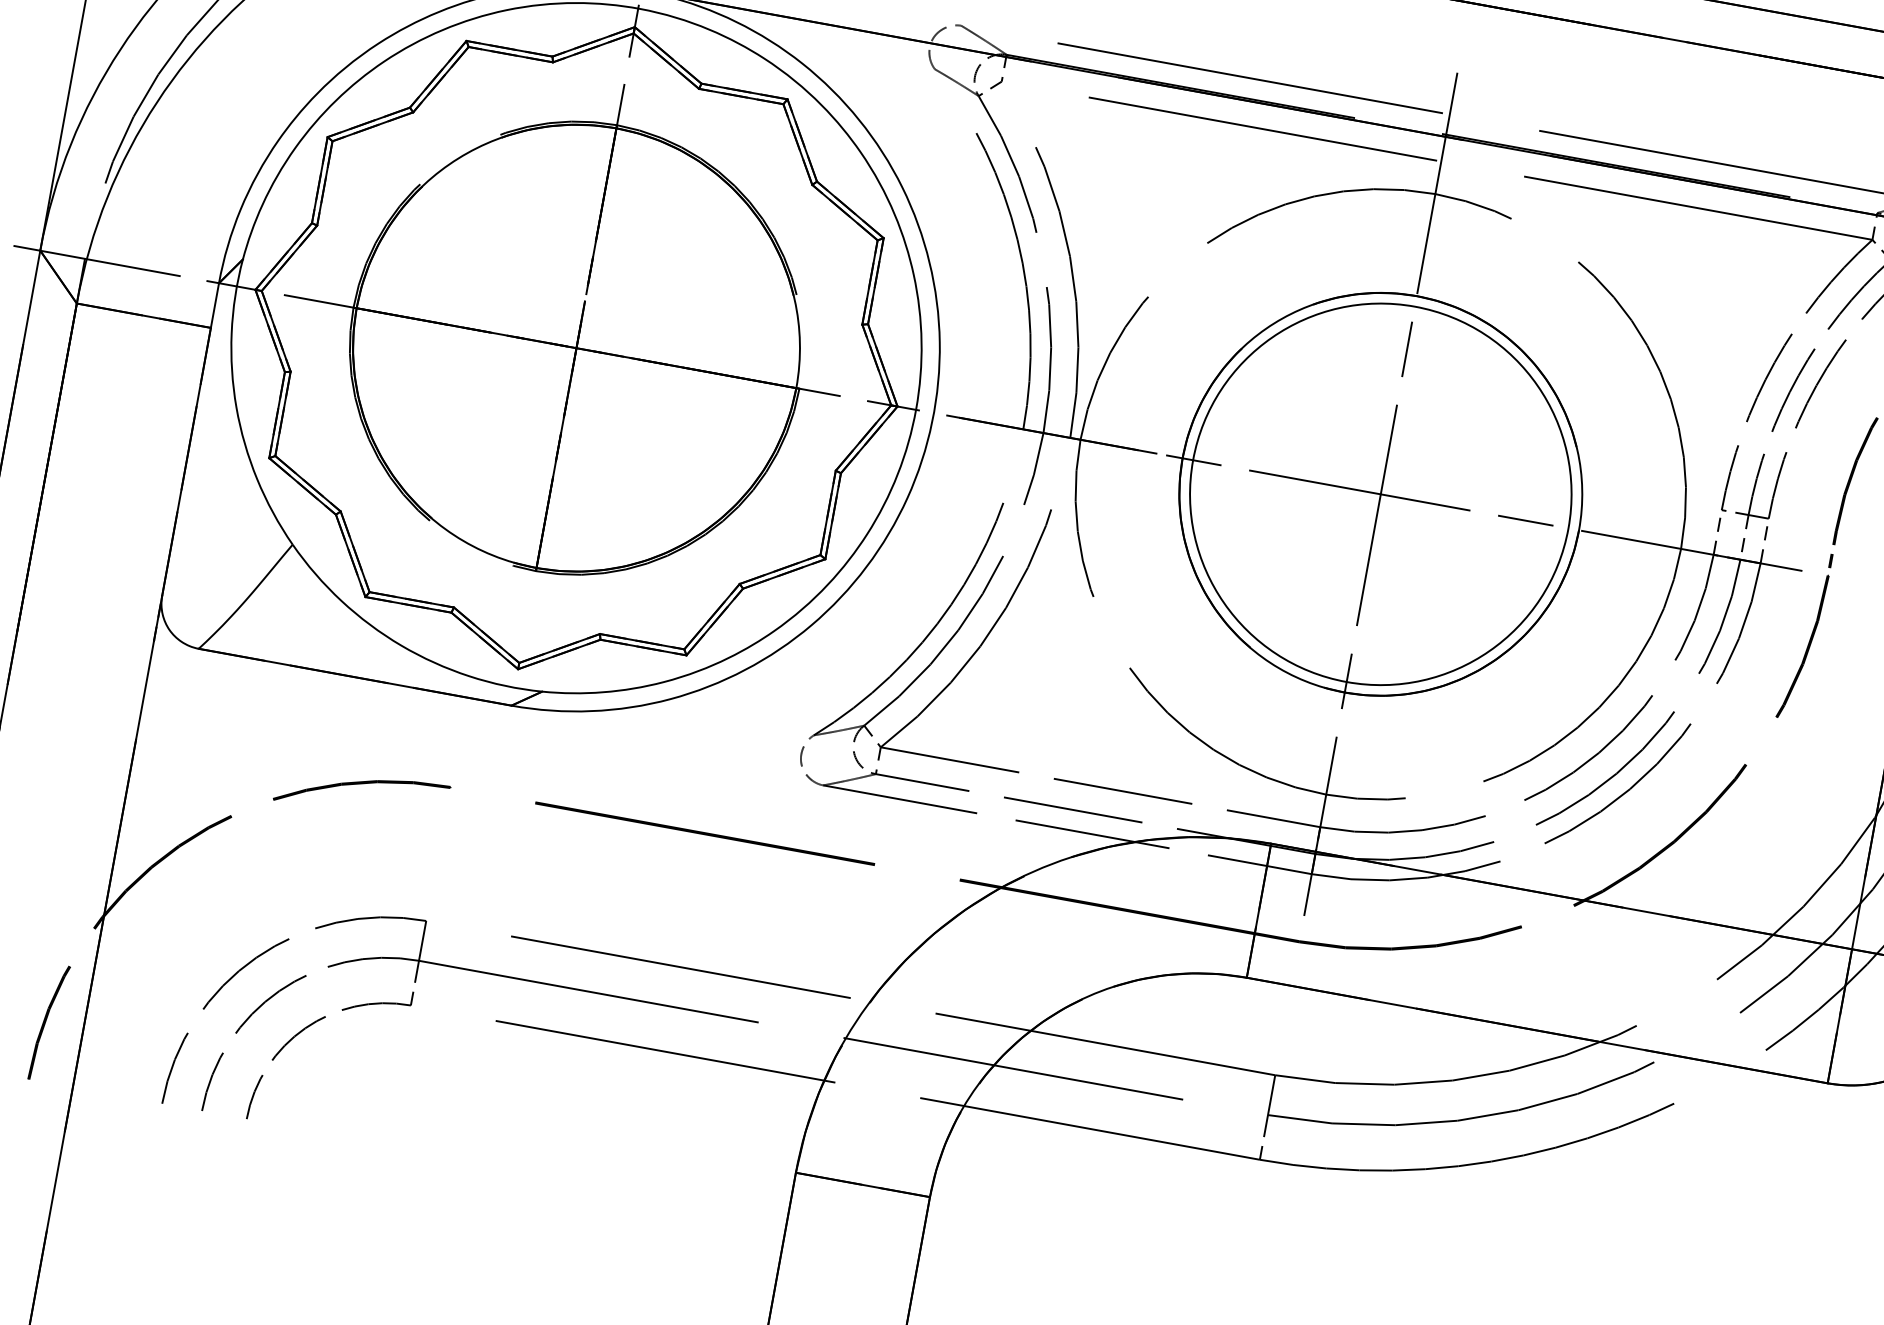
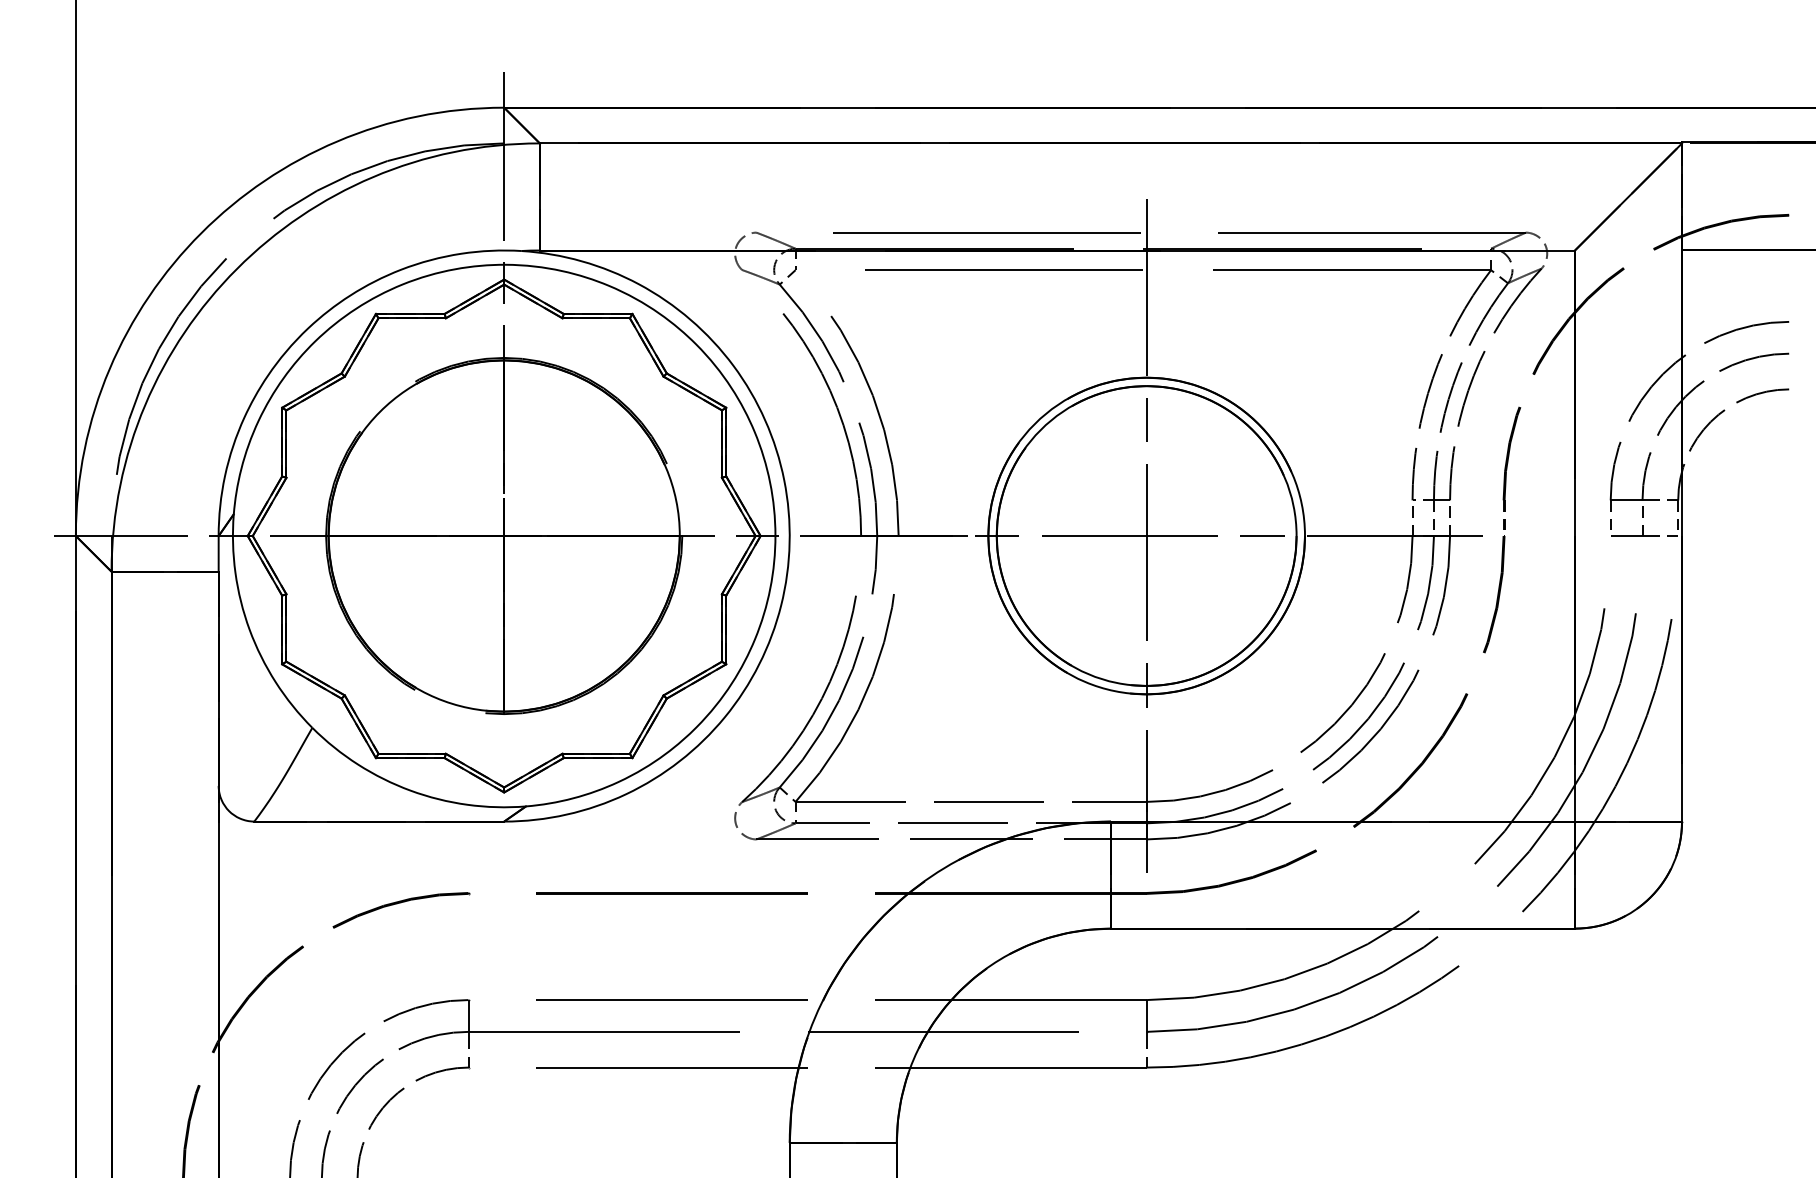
circle: (1380, 493) -> (1146, 535), size x0.62

